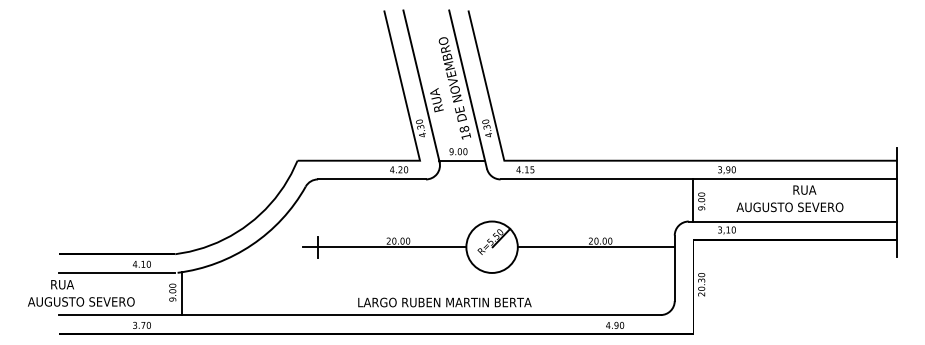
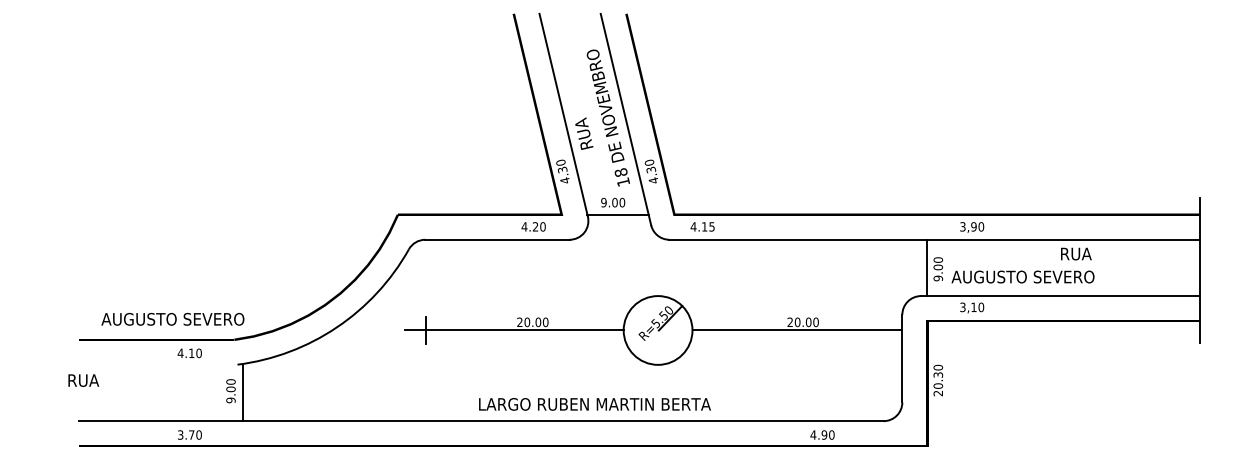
text: (789, 207) -> (1022, 277), moved
line: (117, 272) -> (157, 364), removed
text: (81, 301) -> (173, 318), moved

